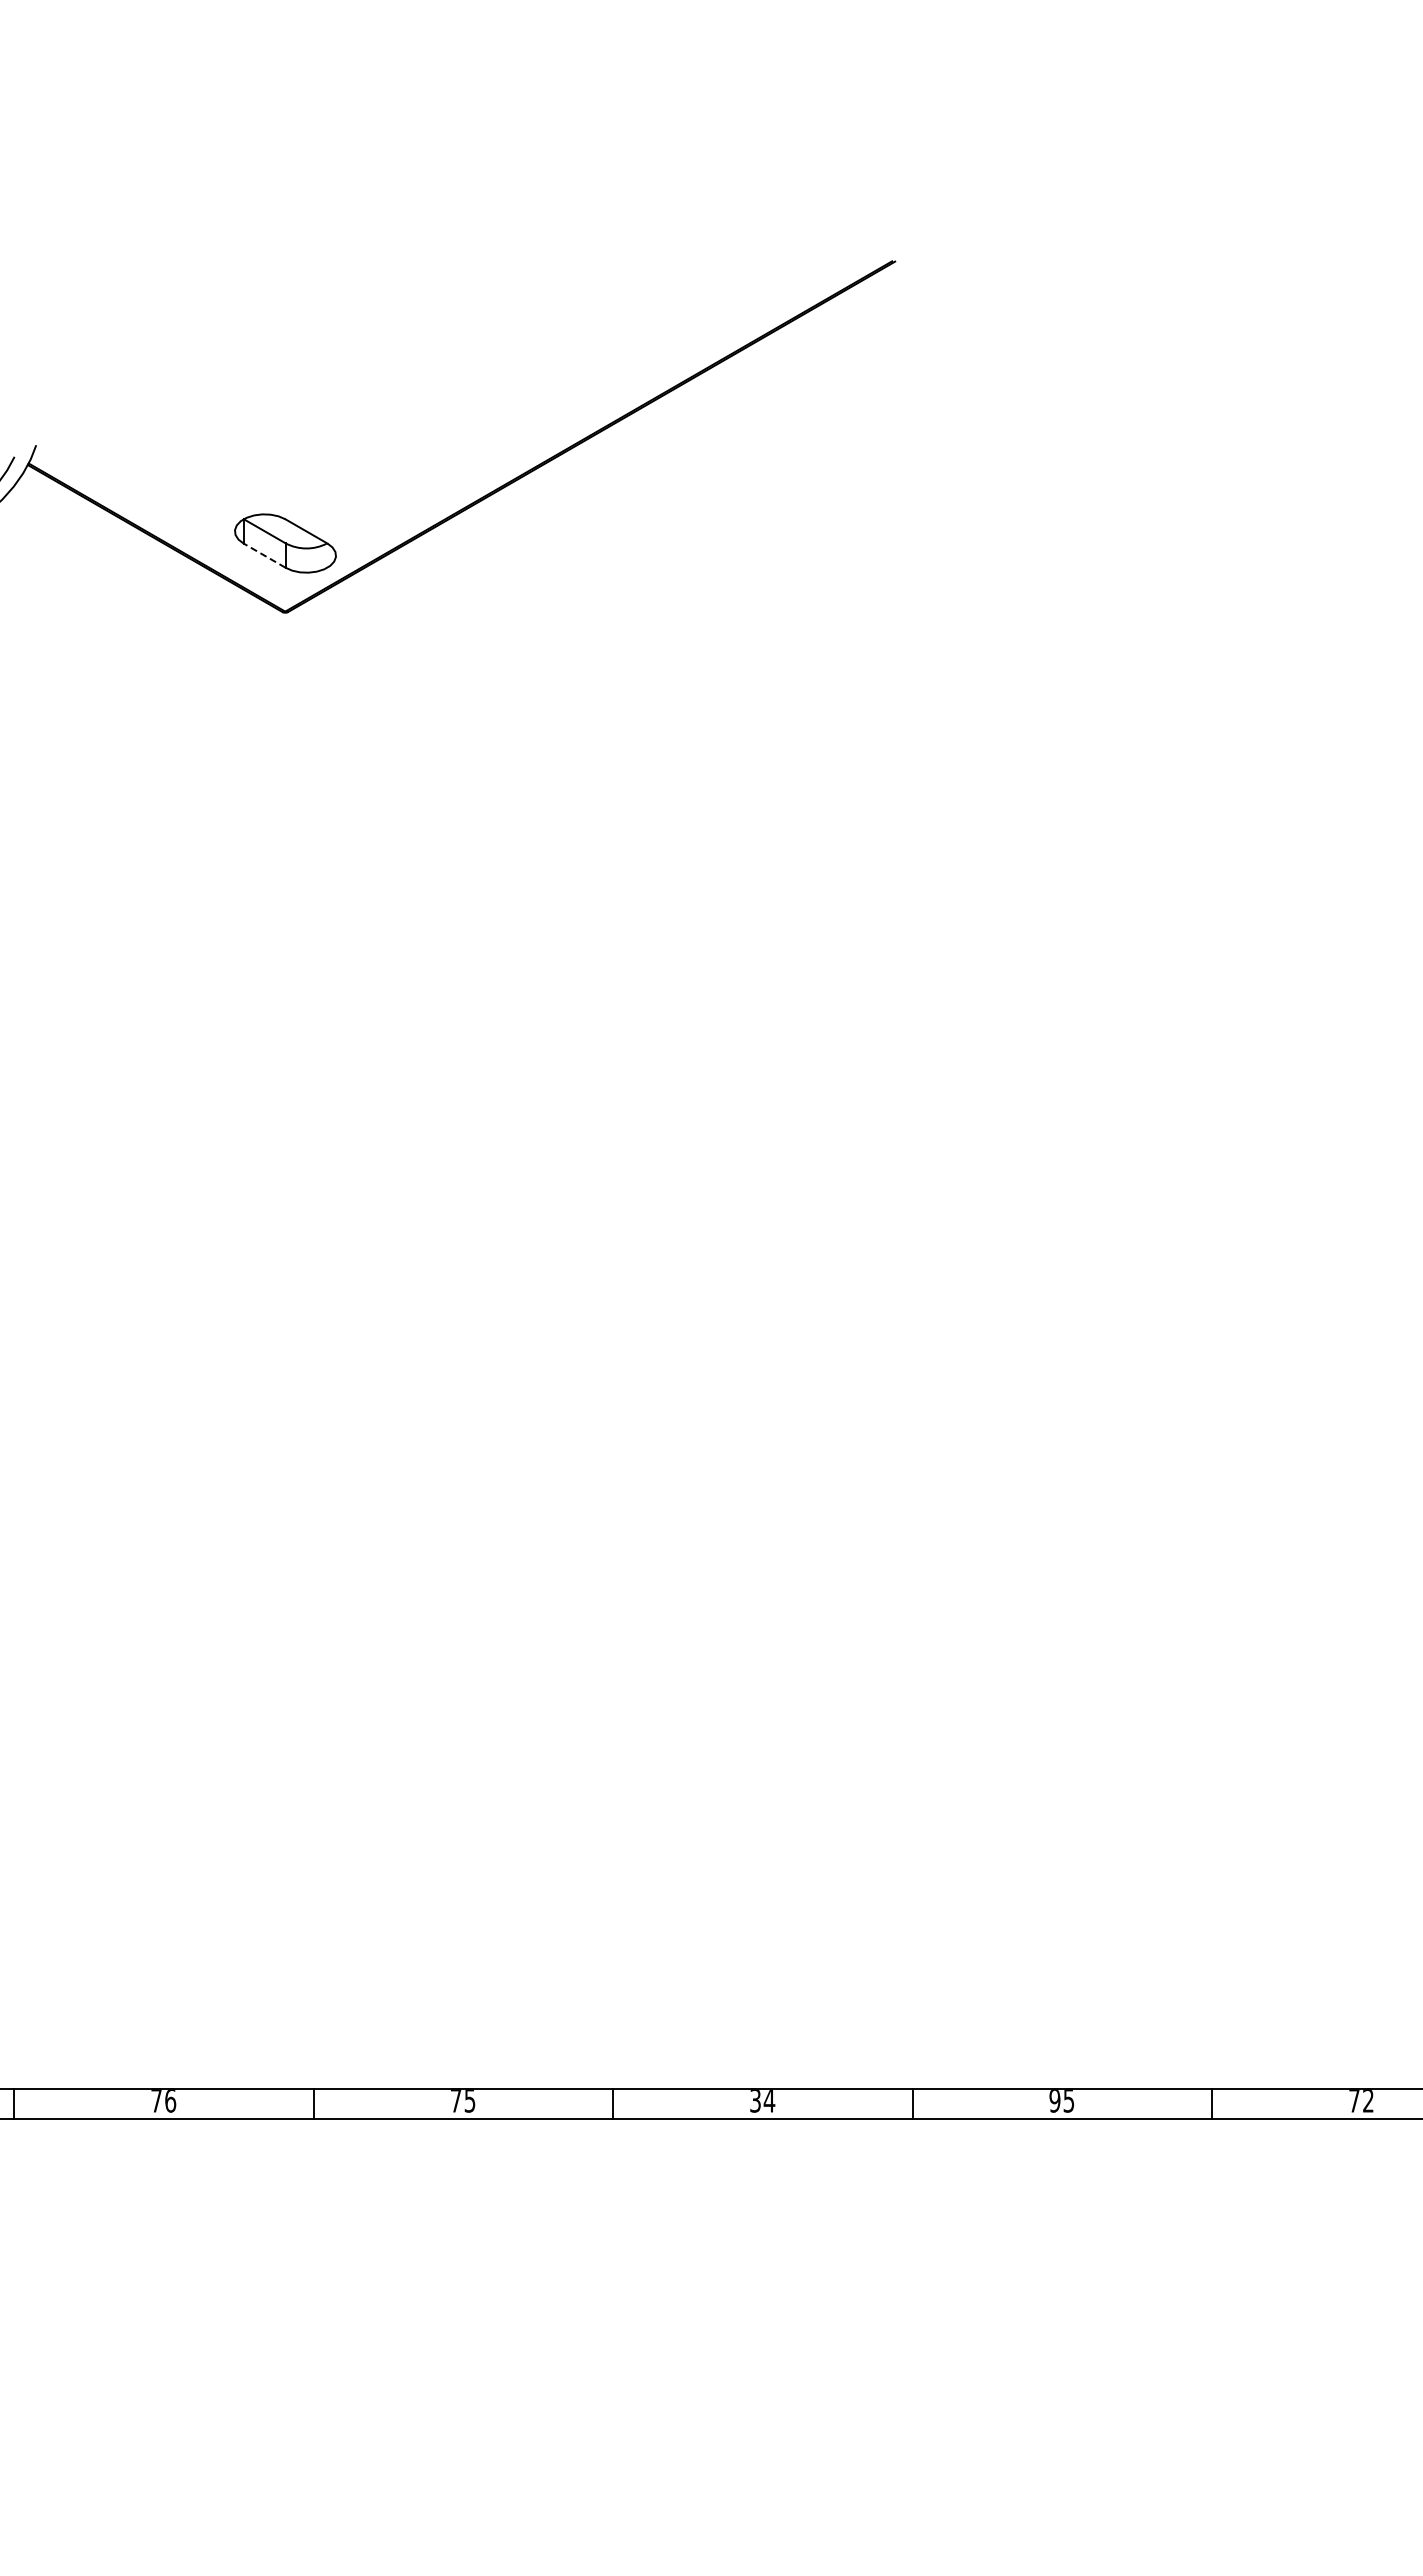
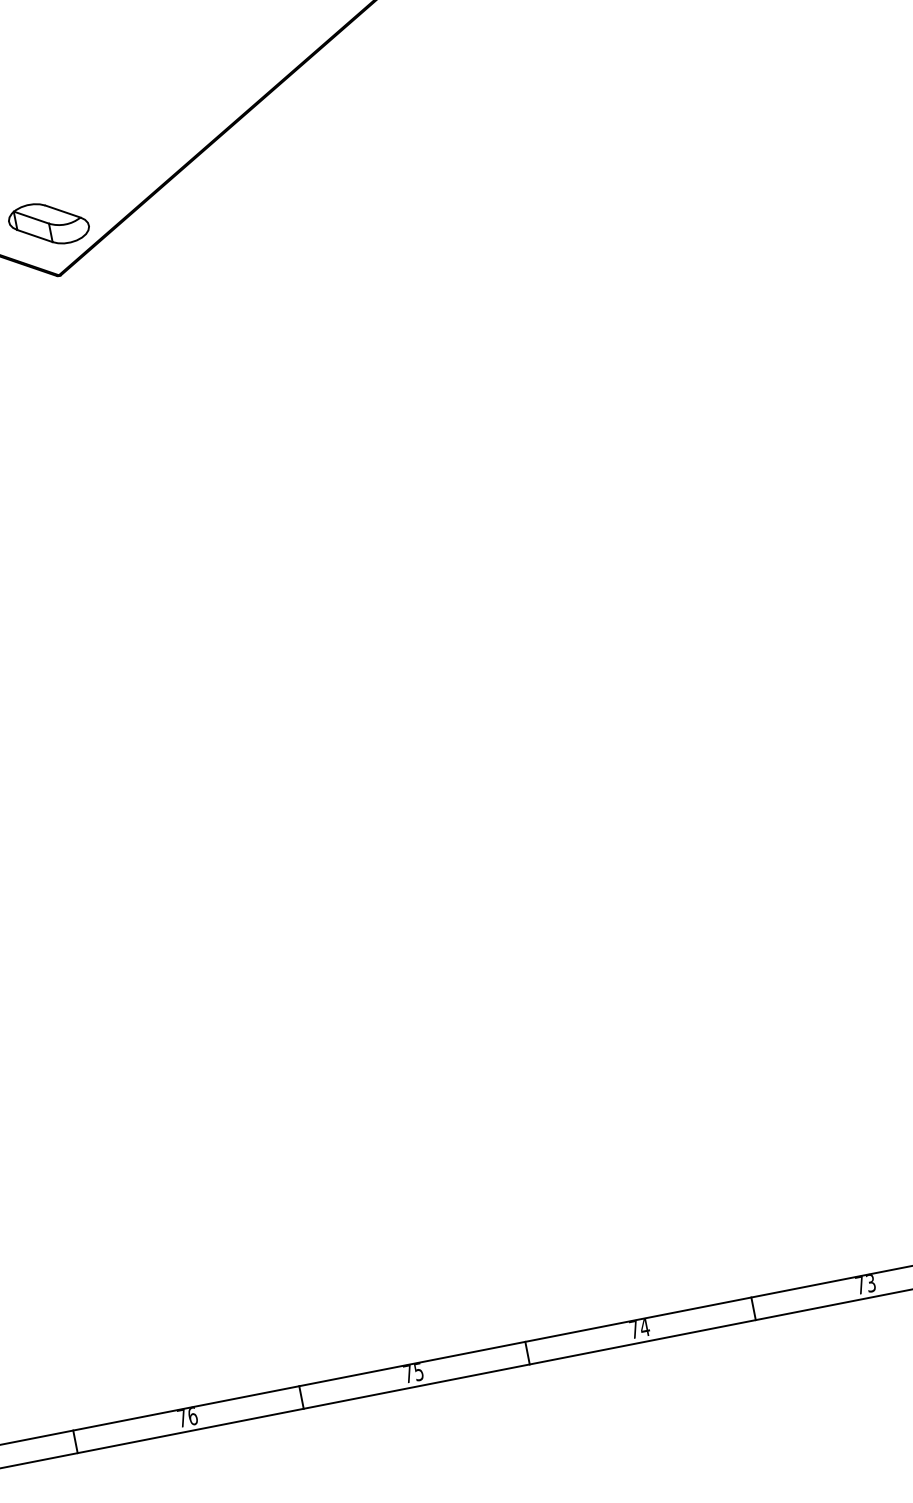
line: (264, 555) -> (34, 235), dashed -> solid
text: (755, 2101) -> (634, 1330), 34 -> 74
text: (1061, 2101) -> (865, 1284), 95 -> 73

